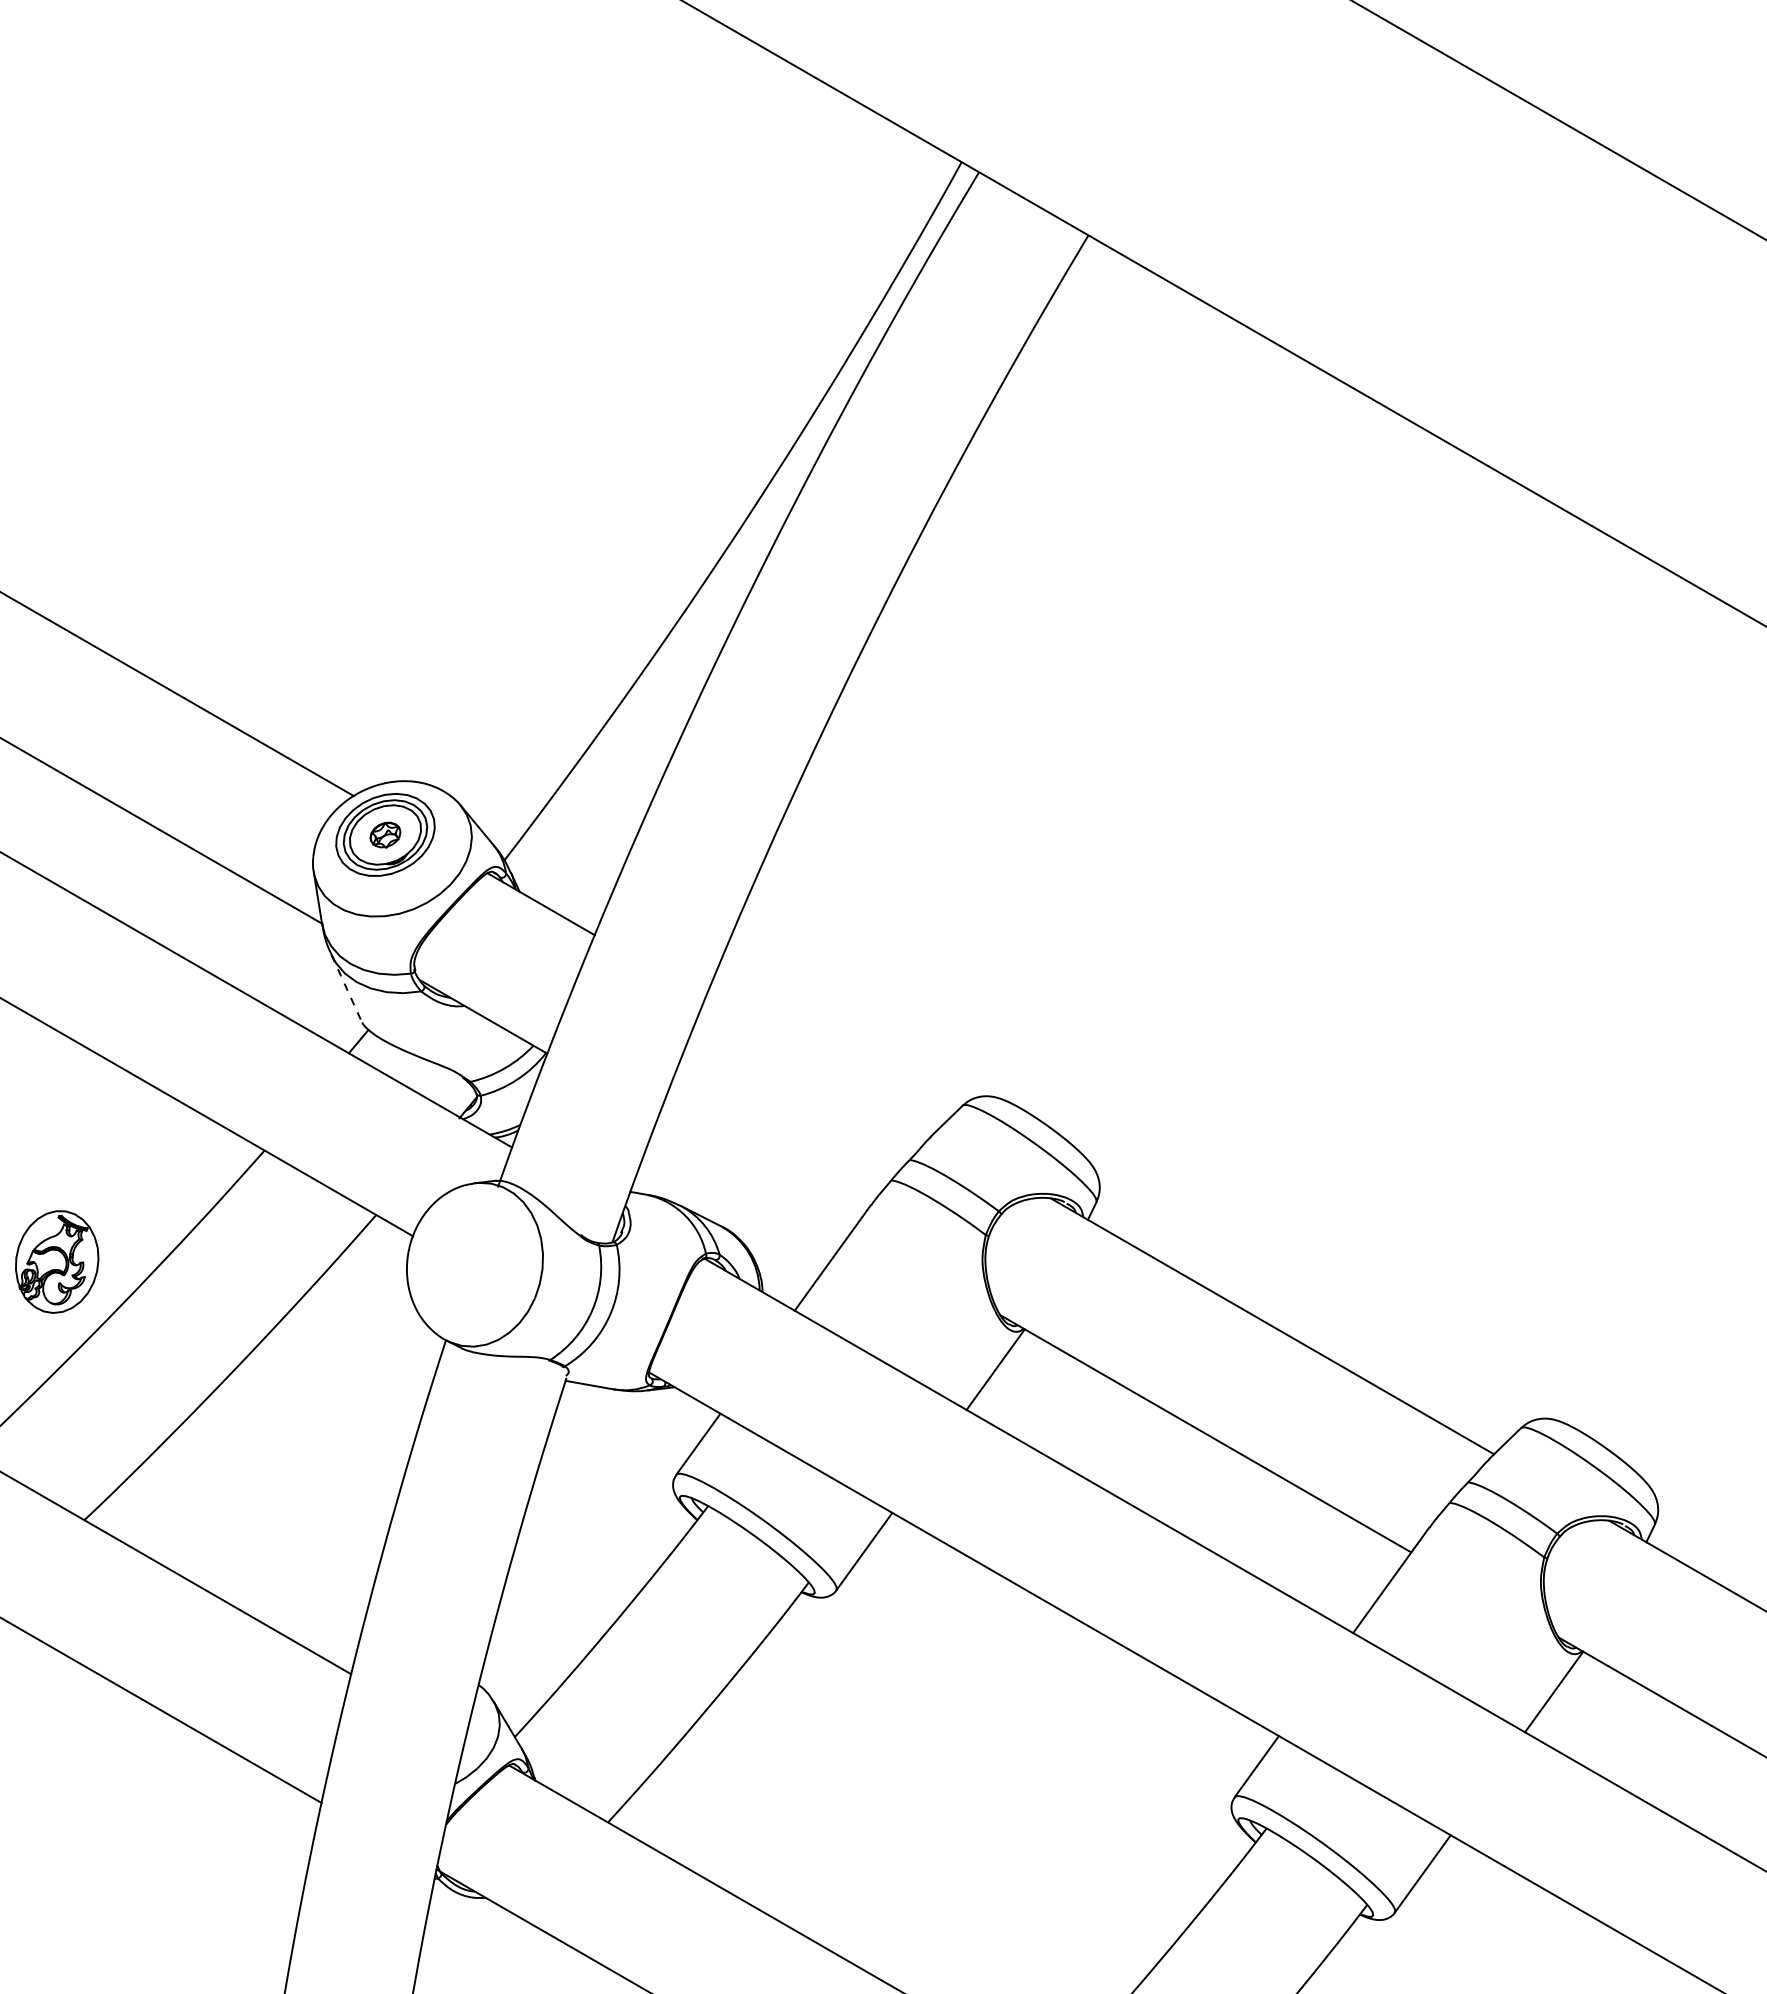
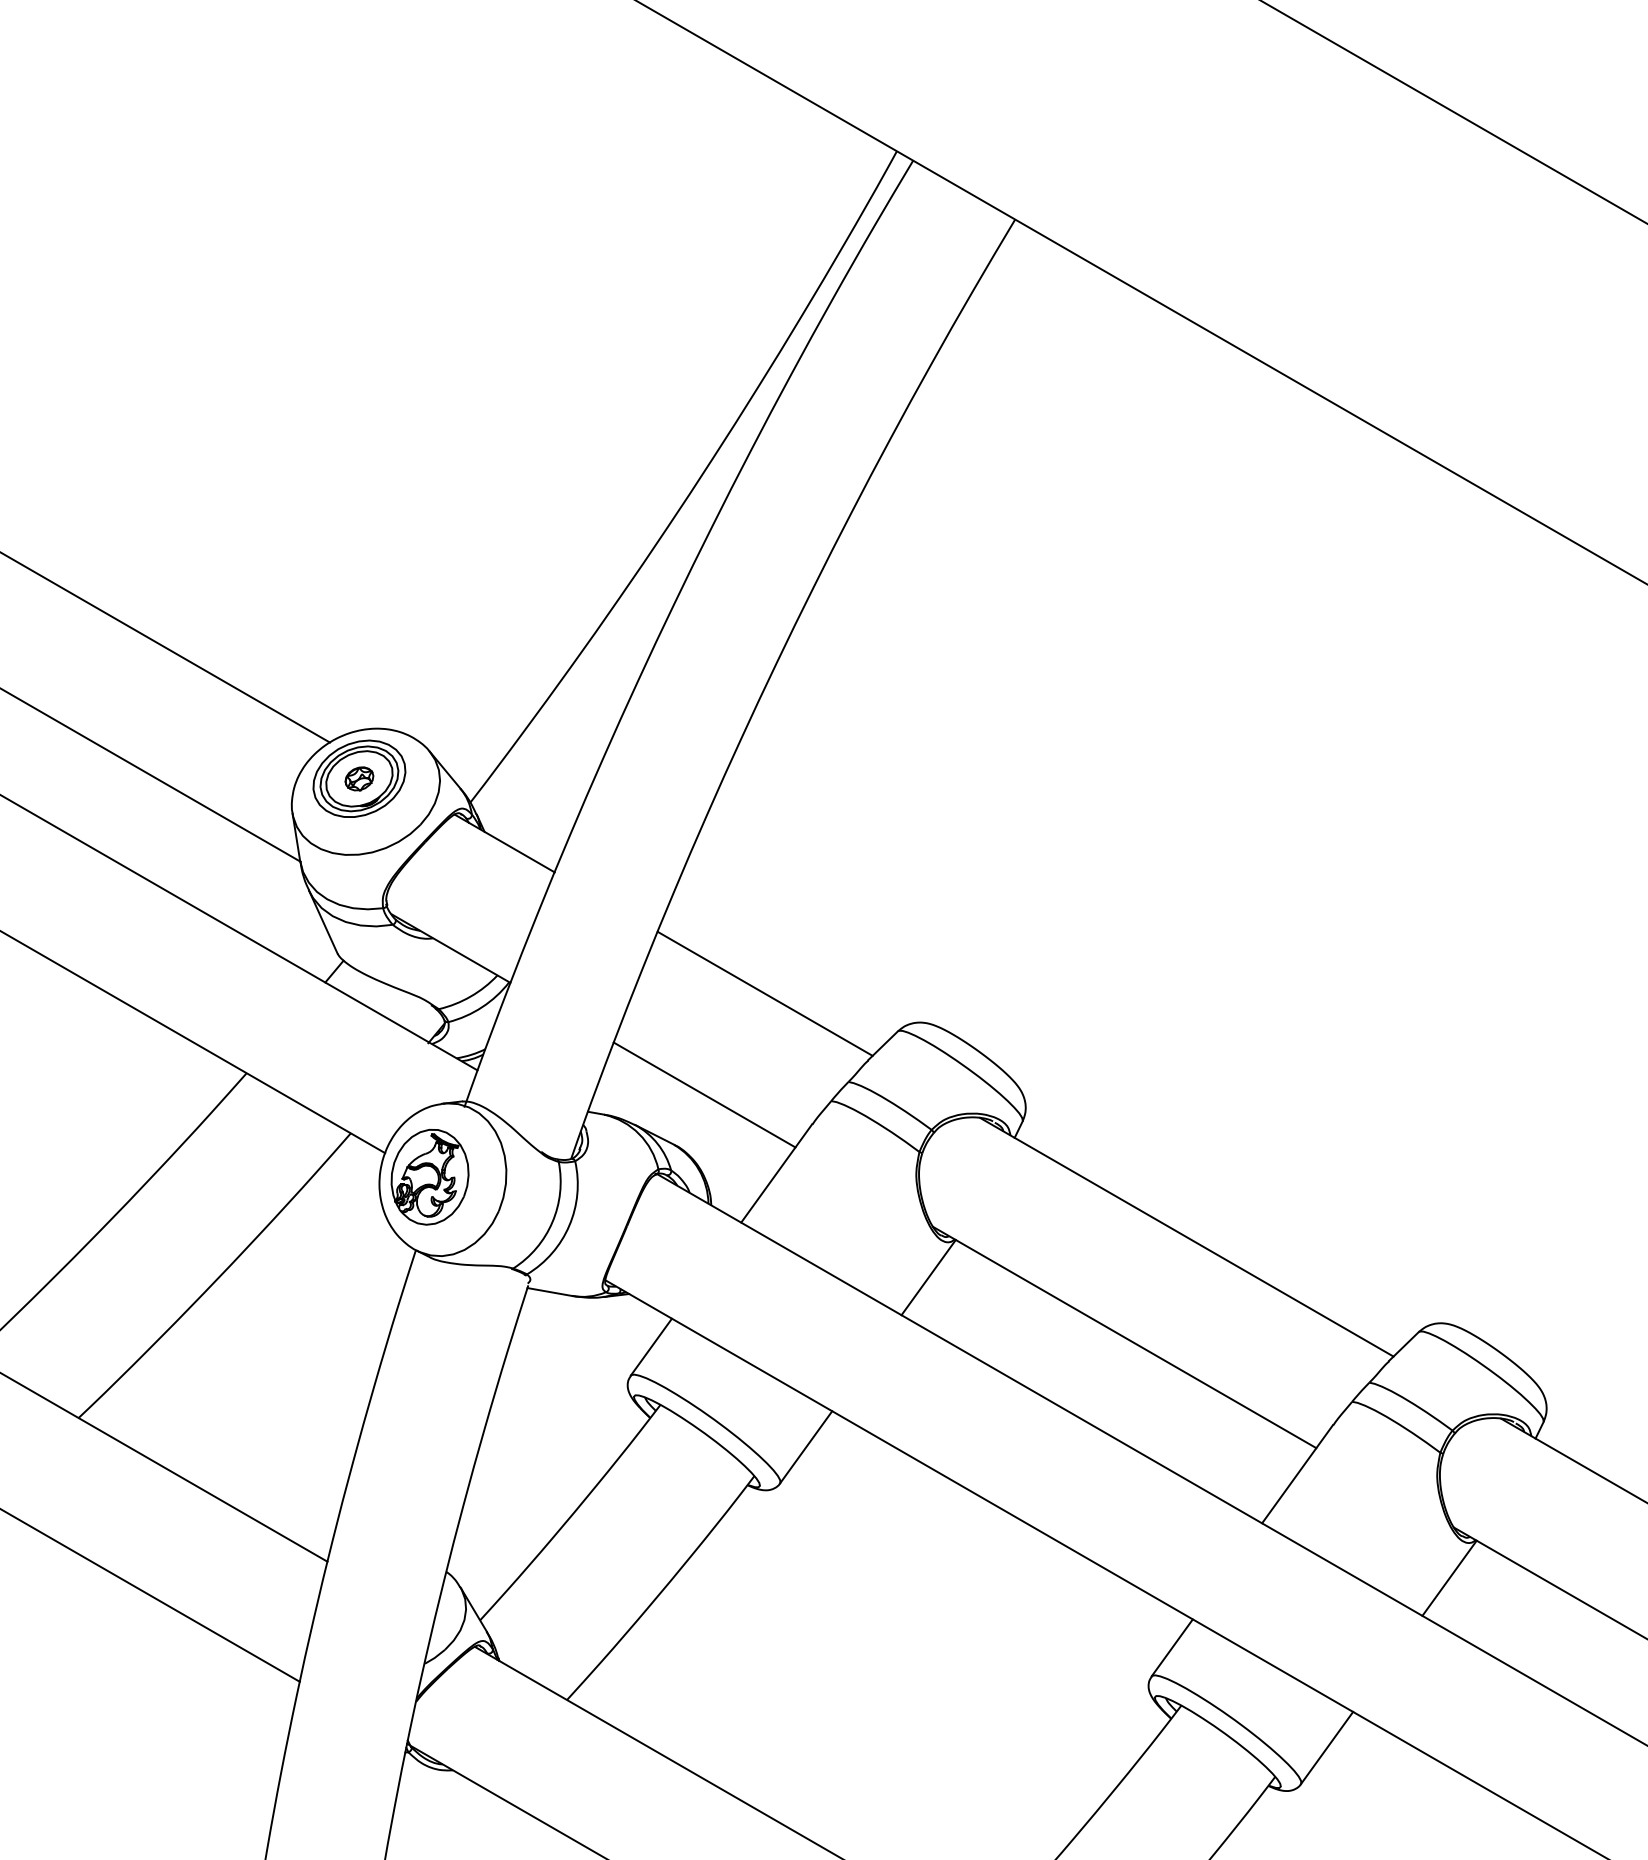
line: (346, 989) -> (323, 923), dashed -> solid
line: (820, 1064) -> (765, 992), added
line: (755, 1173) -> (704, 1094), added
part: (57, 1261) -> (430, 1176), moved

